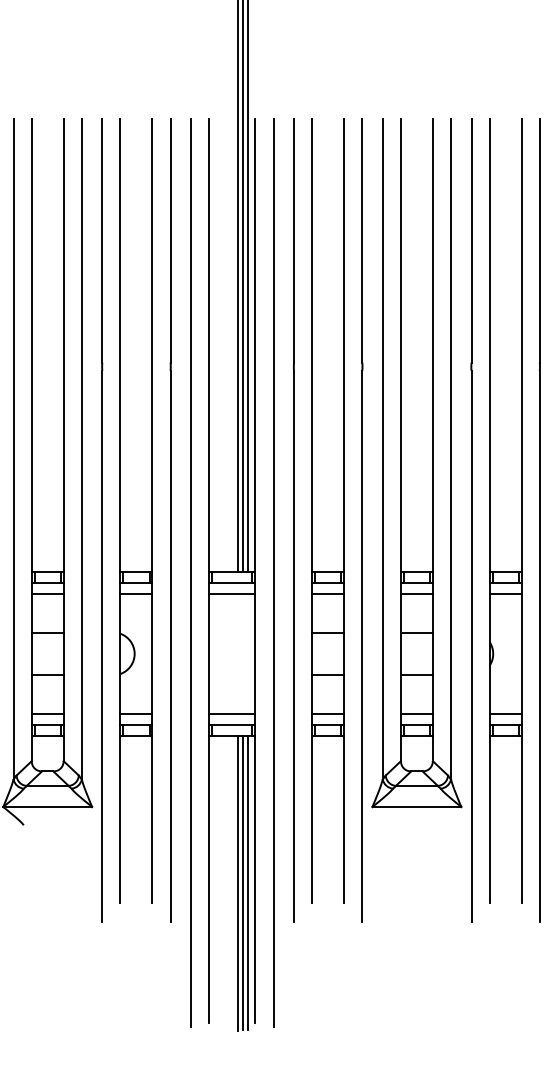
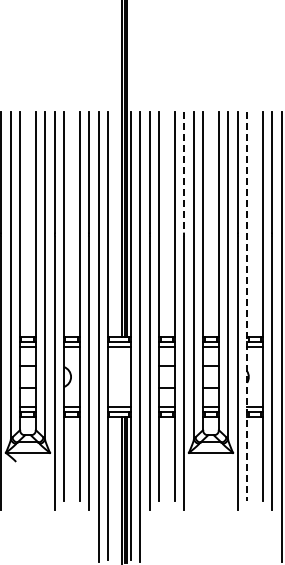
line: (361, 241) -> (183, 172), solid -> dashed
line: (490, 511) -> (247, 306), solid -> dashed

